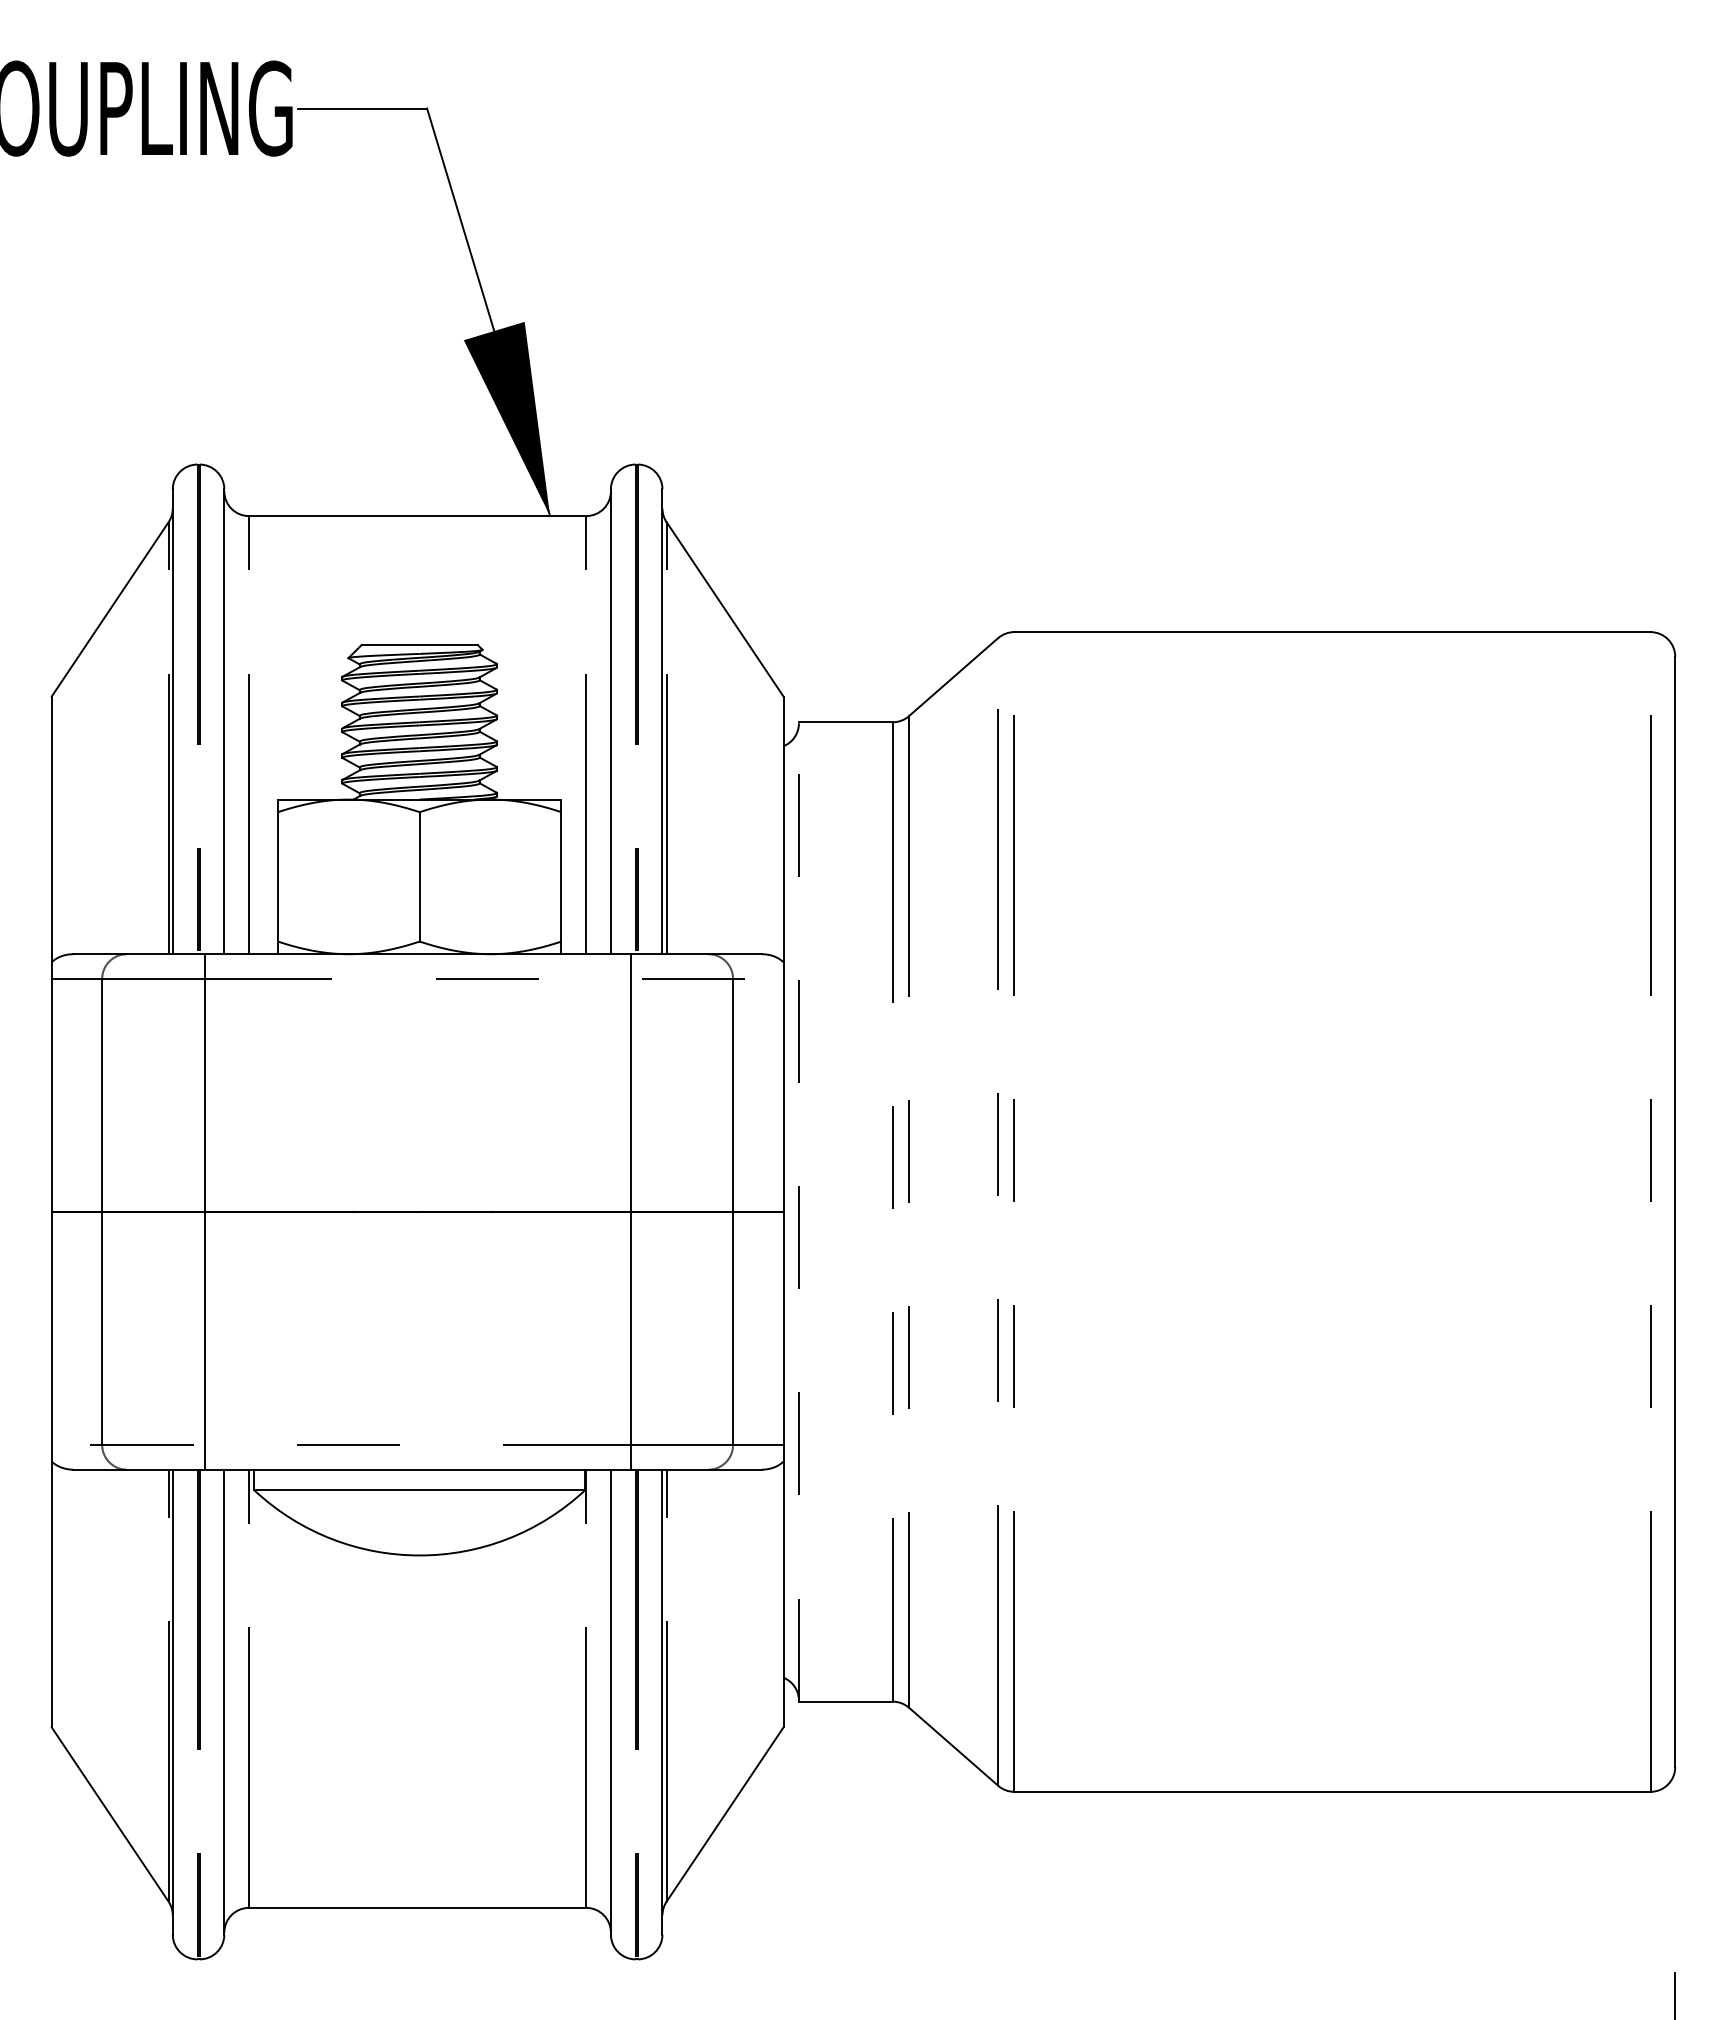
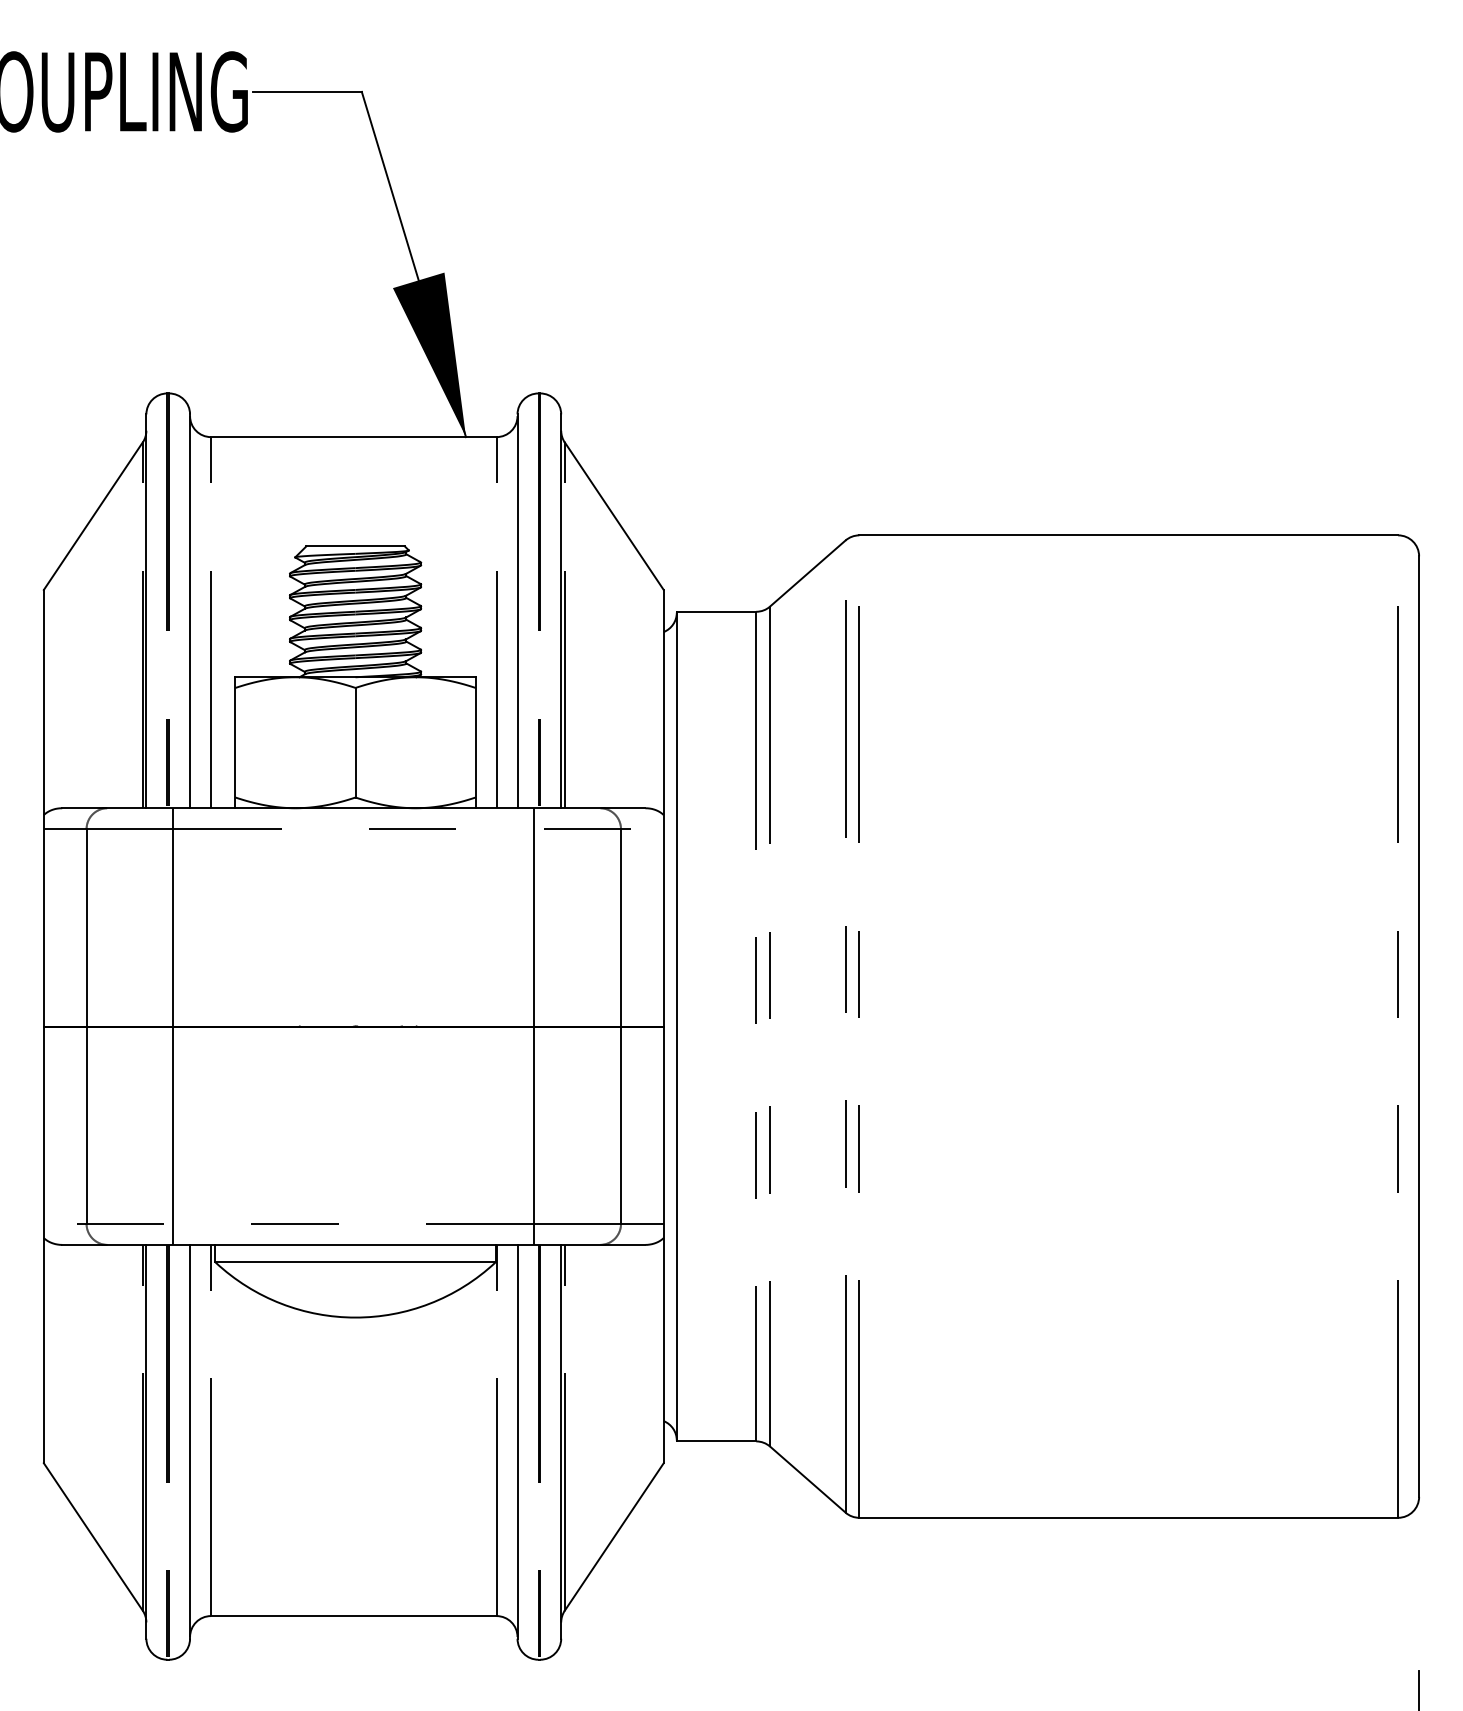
line: (798, 1211) -> (676, 1026), dashed -> solid

